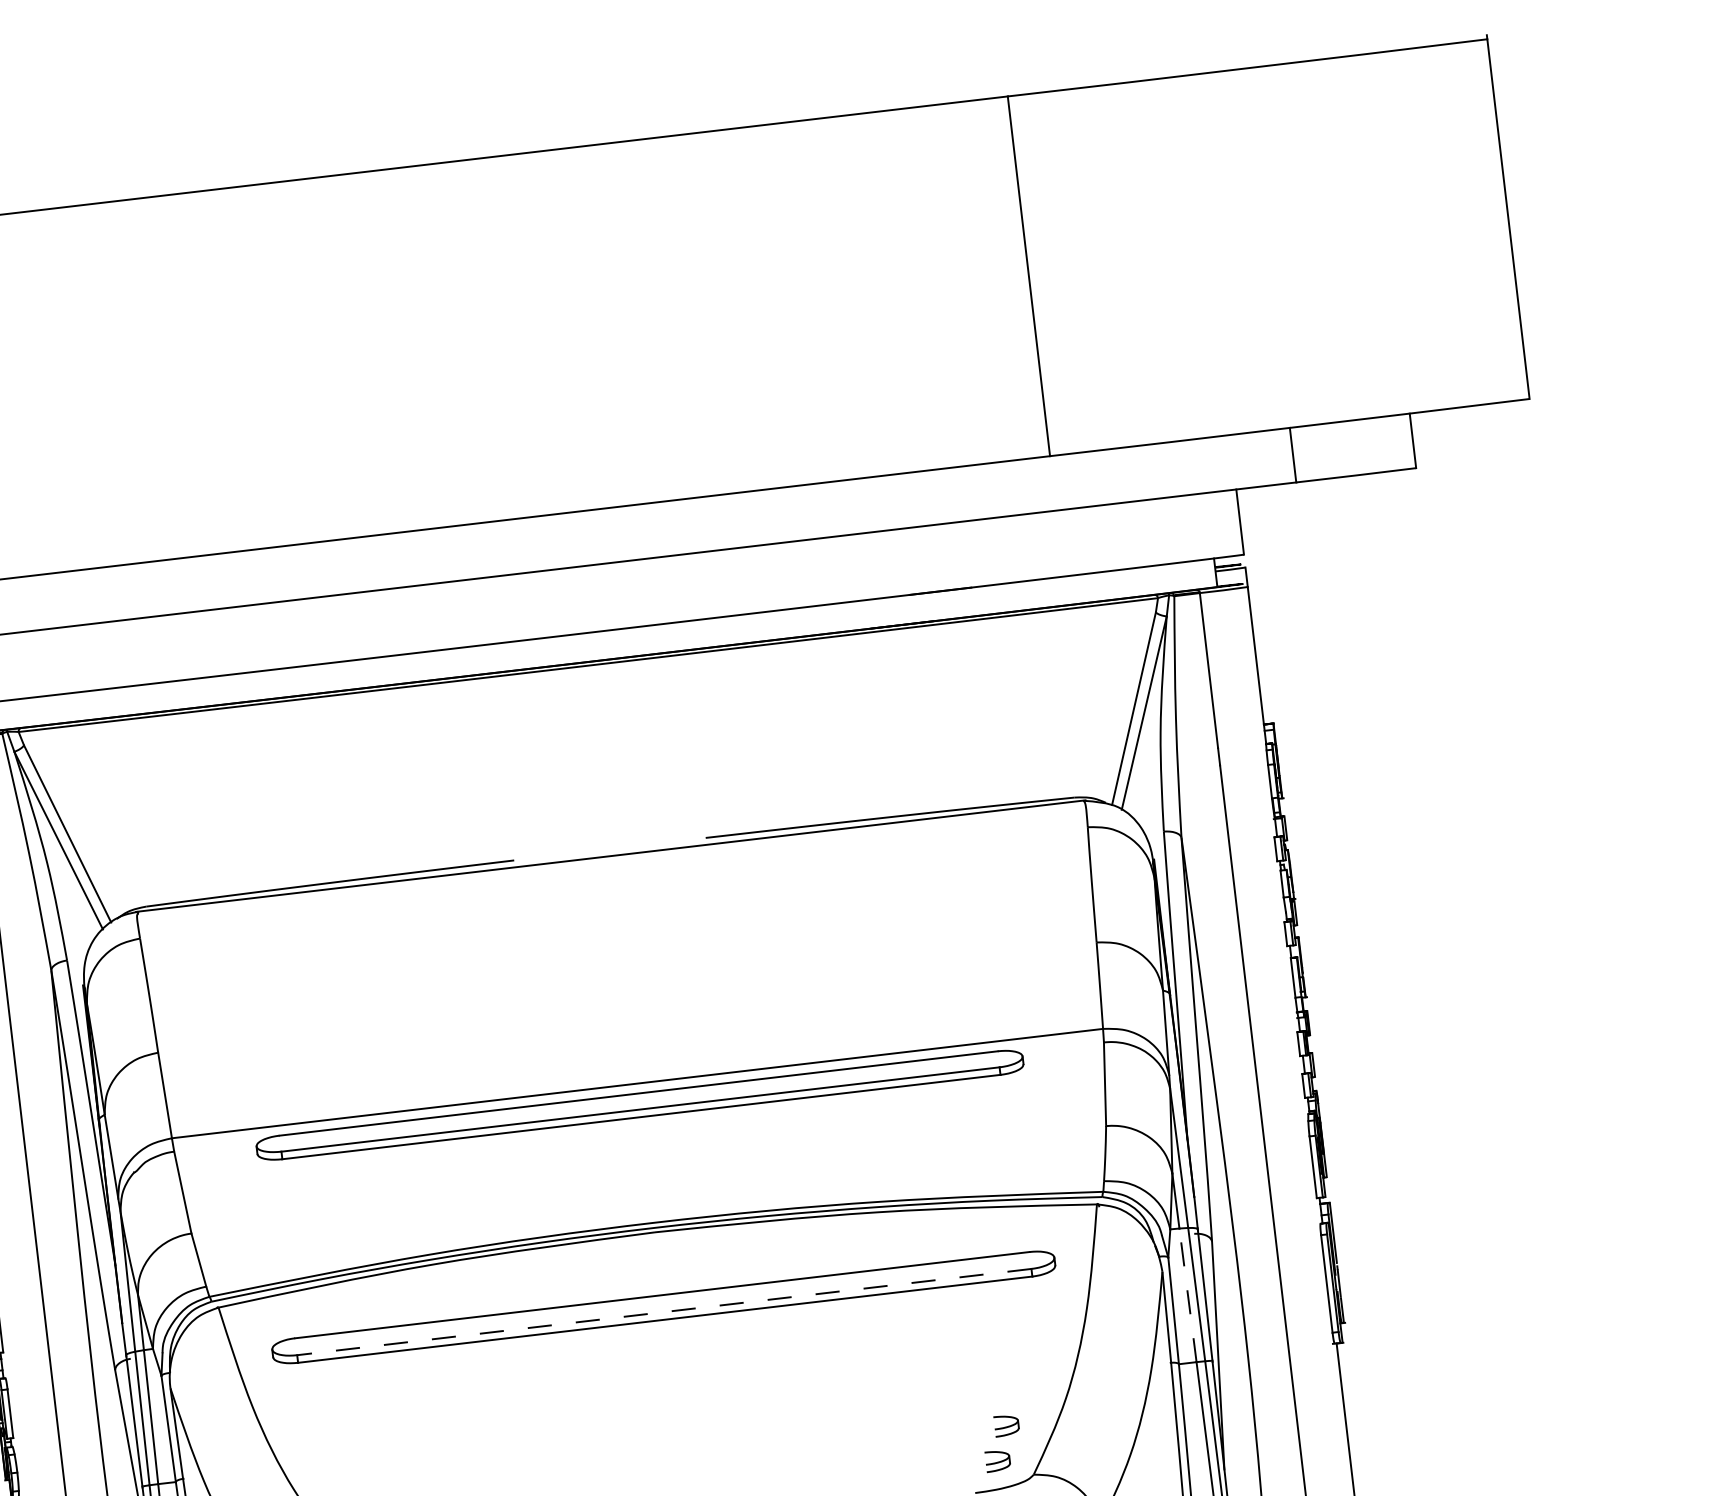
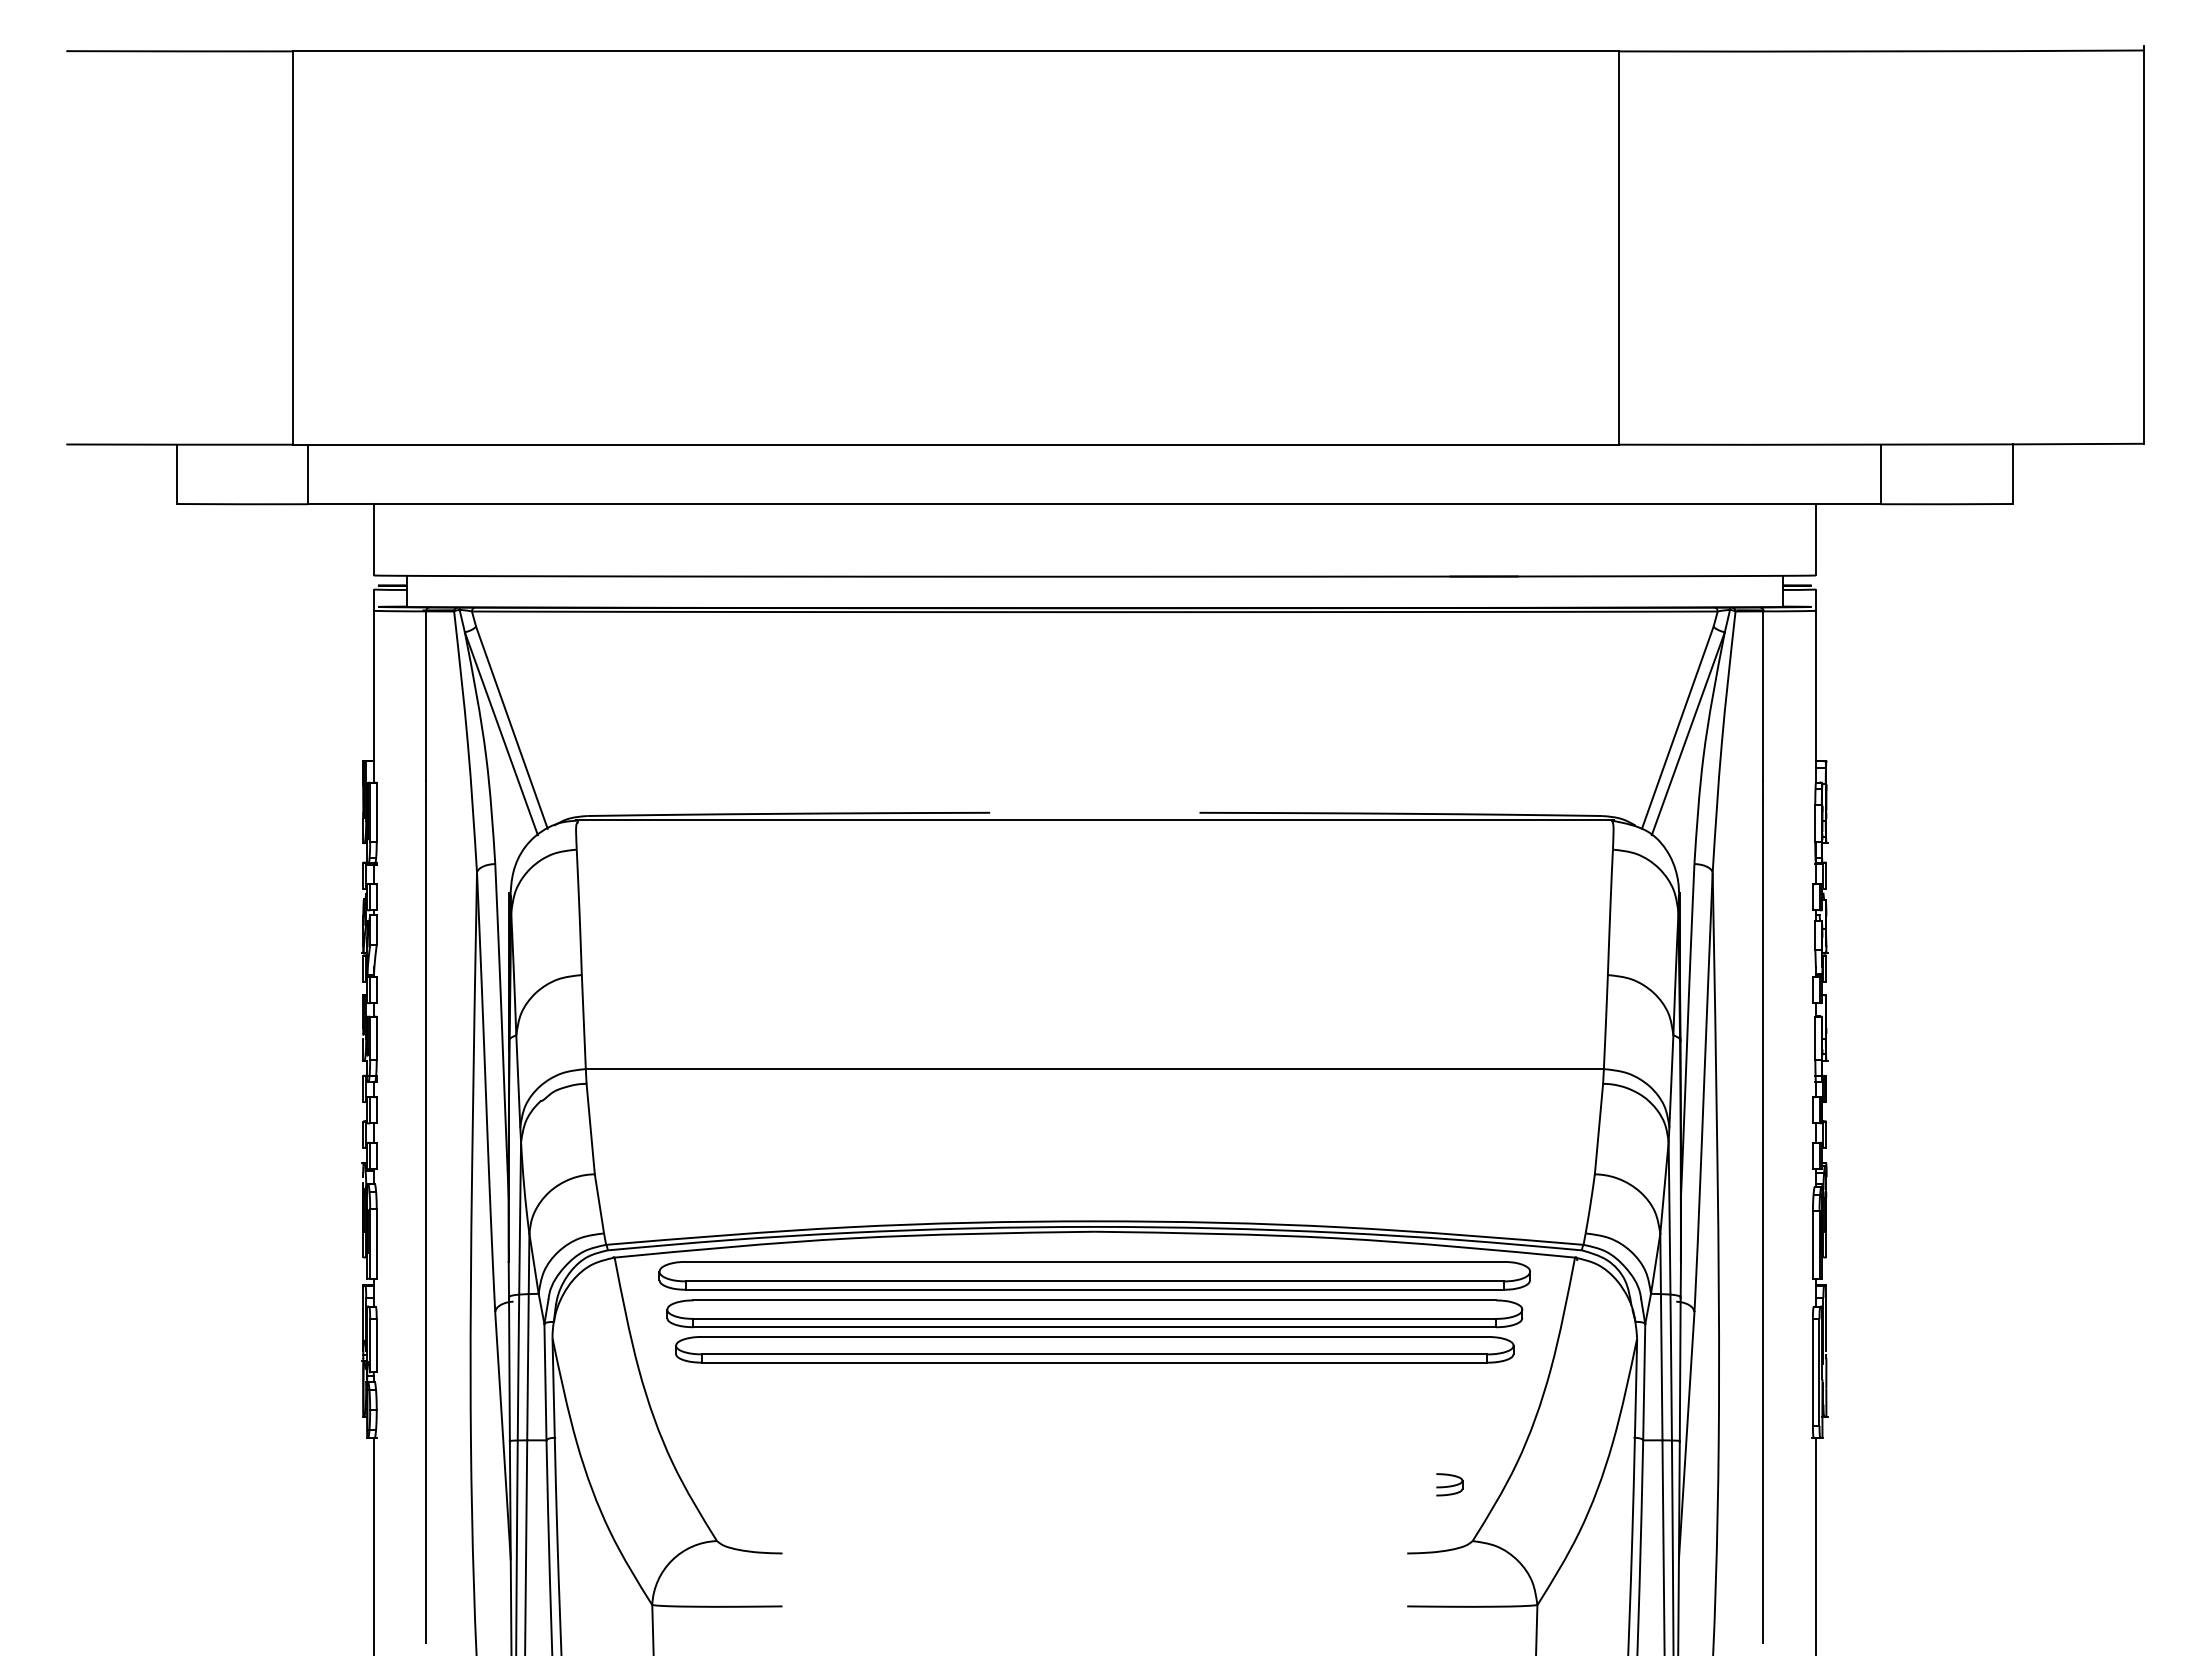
part: (639, 1105) -> (1094, 1349), moved
part: (659, 1272) -> (1094, 1275), added
line: (1187, 1294) -> (1661, 1366), dashed -> solid
line: (663, 1311) -> (1094, 1318), dashed -> solid
part: (997, 1460) -> (1435, 1521), removed

